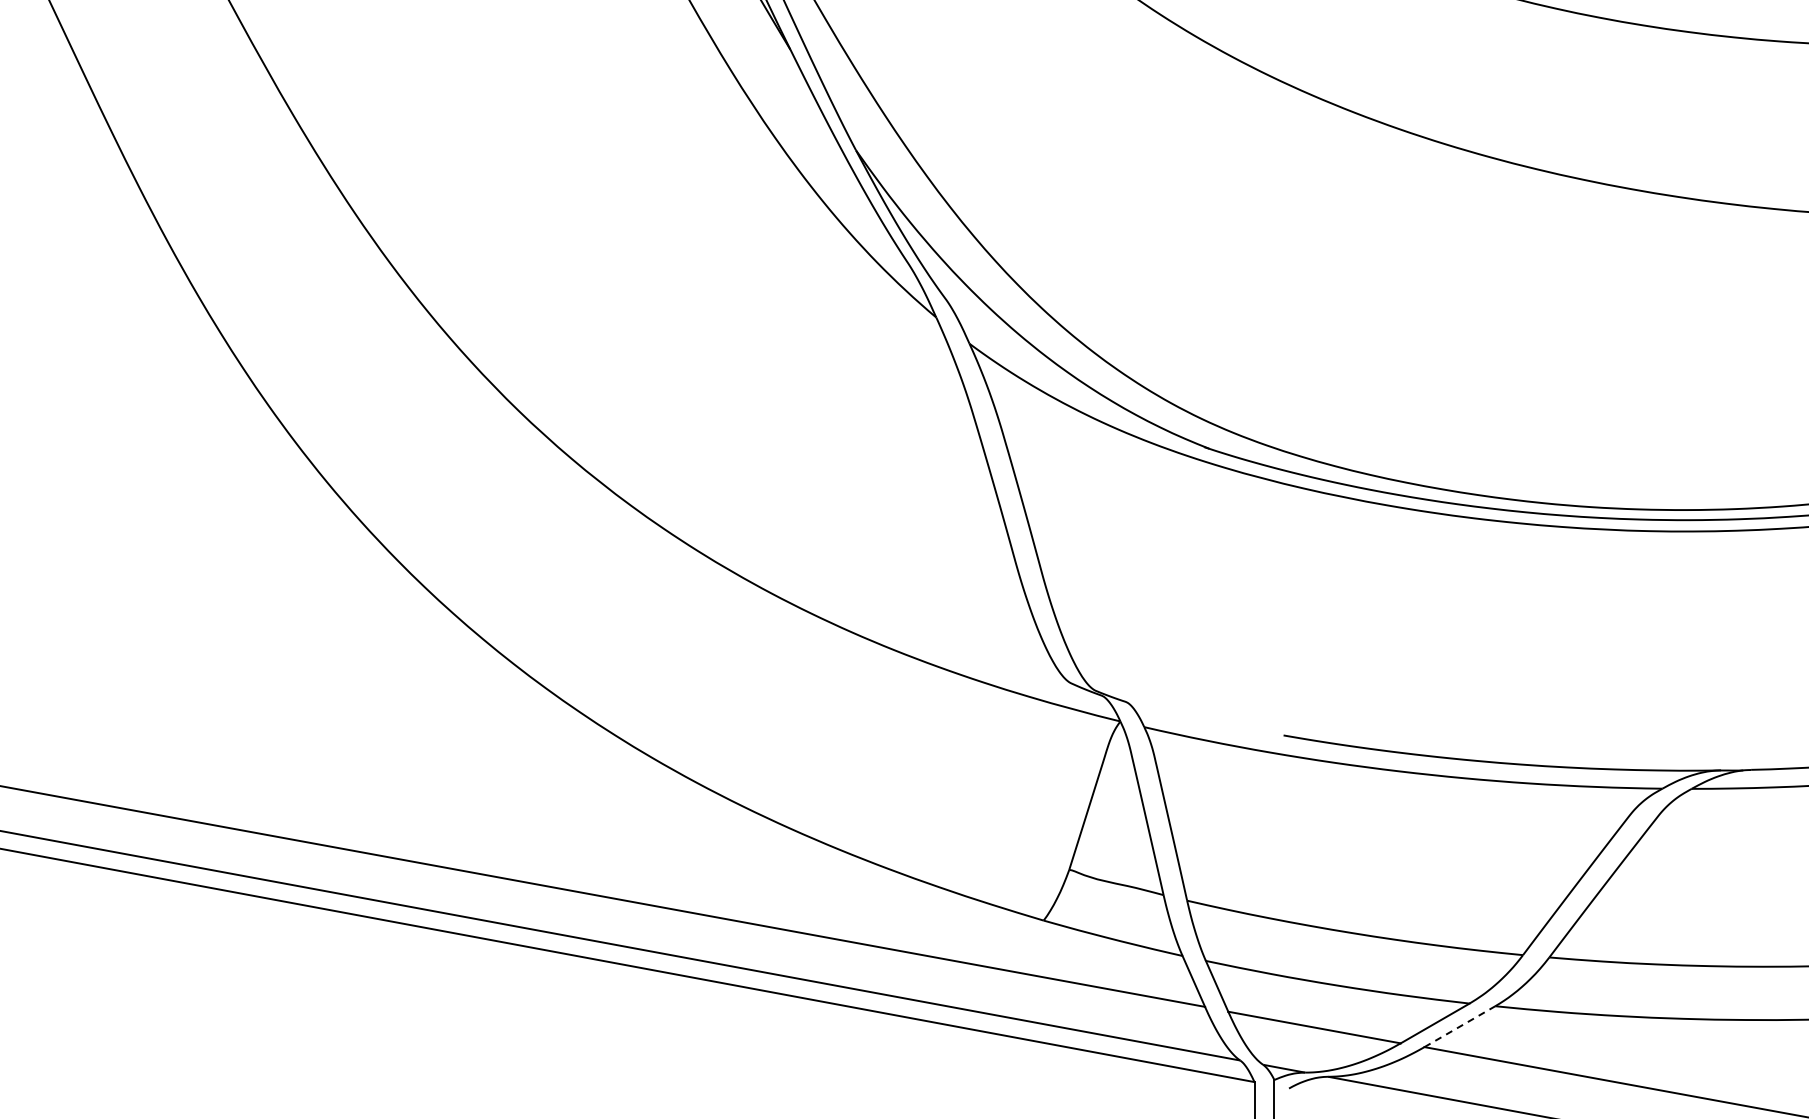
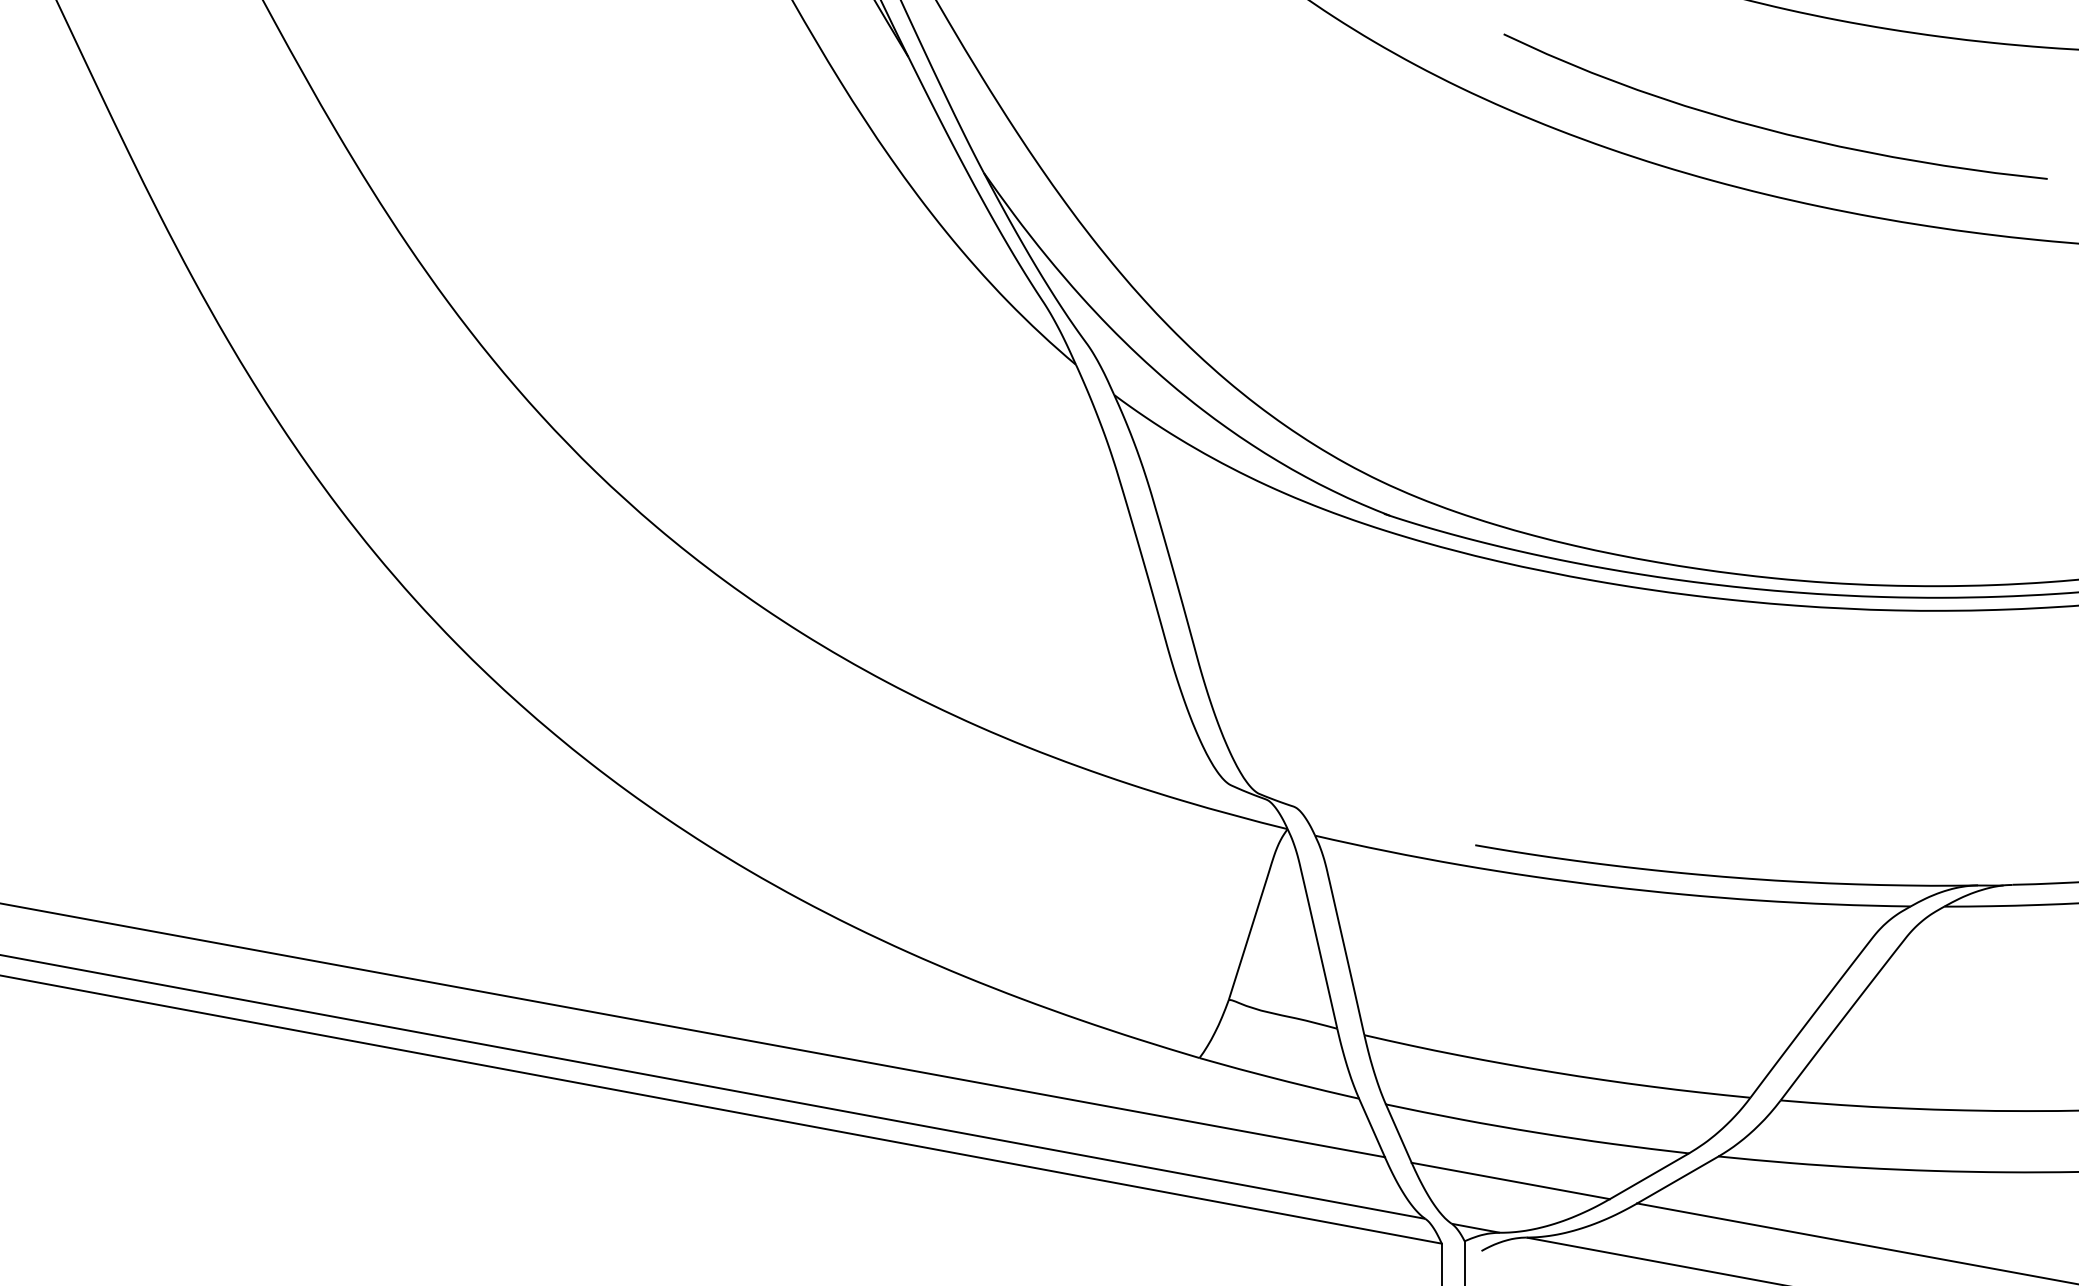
curve: (1538, 111) -> (1768, 128), added
line: (1459, 1026) -> (1677, 1179), dashed -> solid

